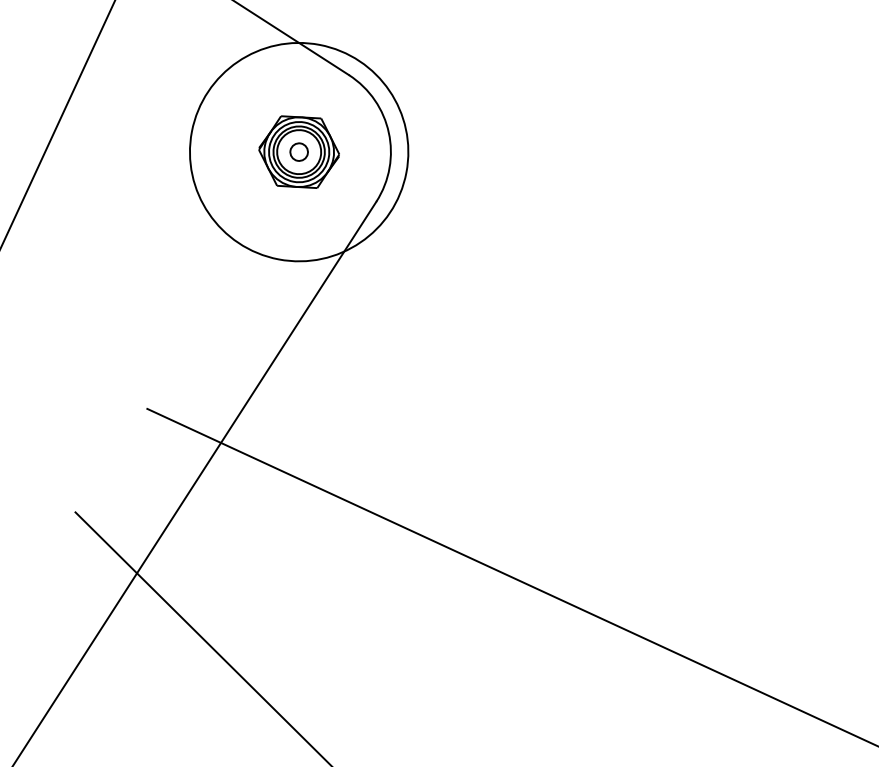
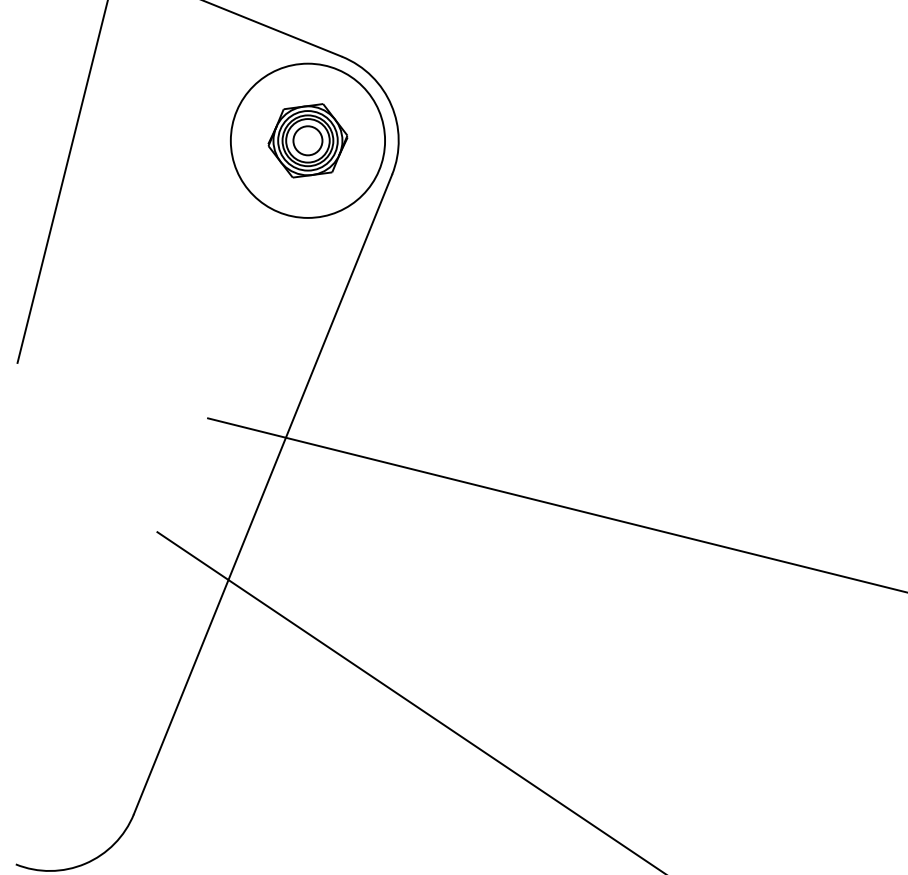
circle: (298, 151) -> (307, 140), size x0.71
circle: (298, 151) -> (307, 140), size x1.67

